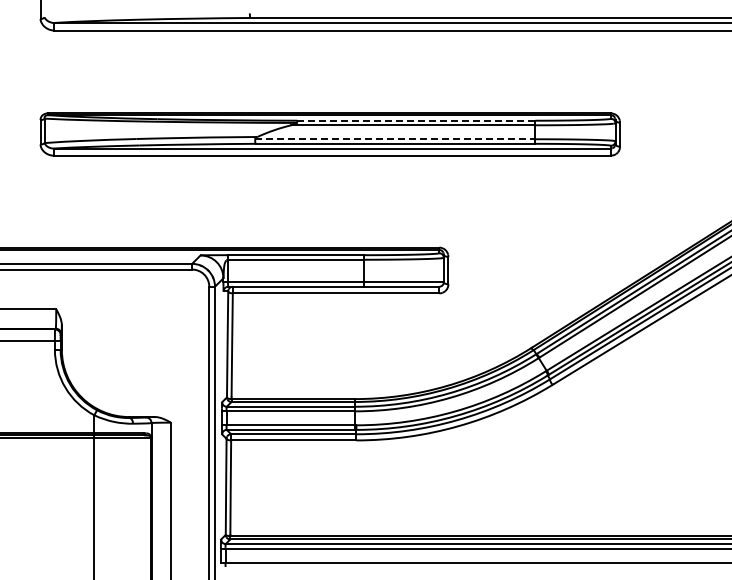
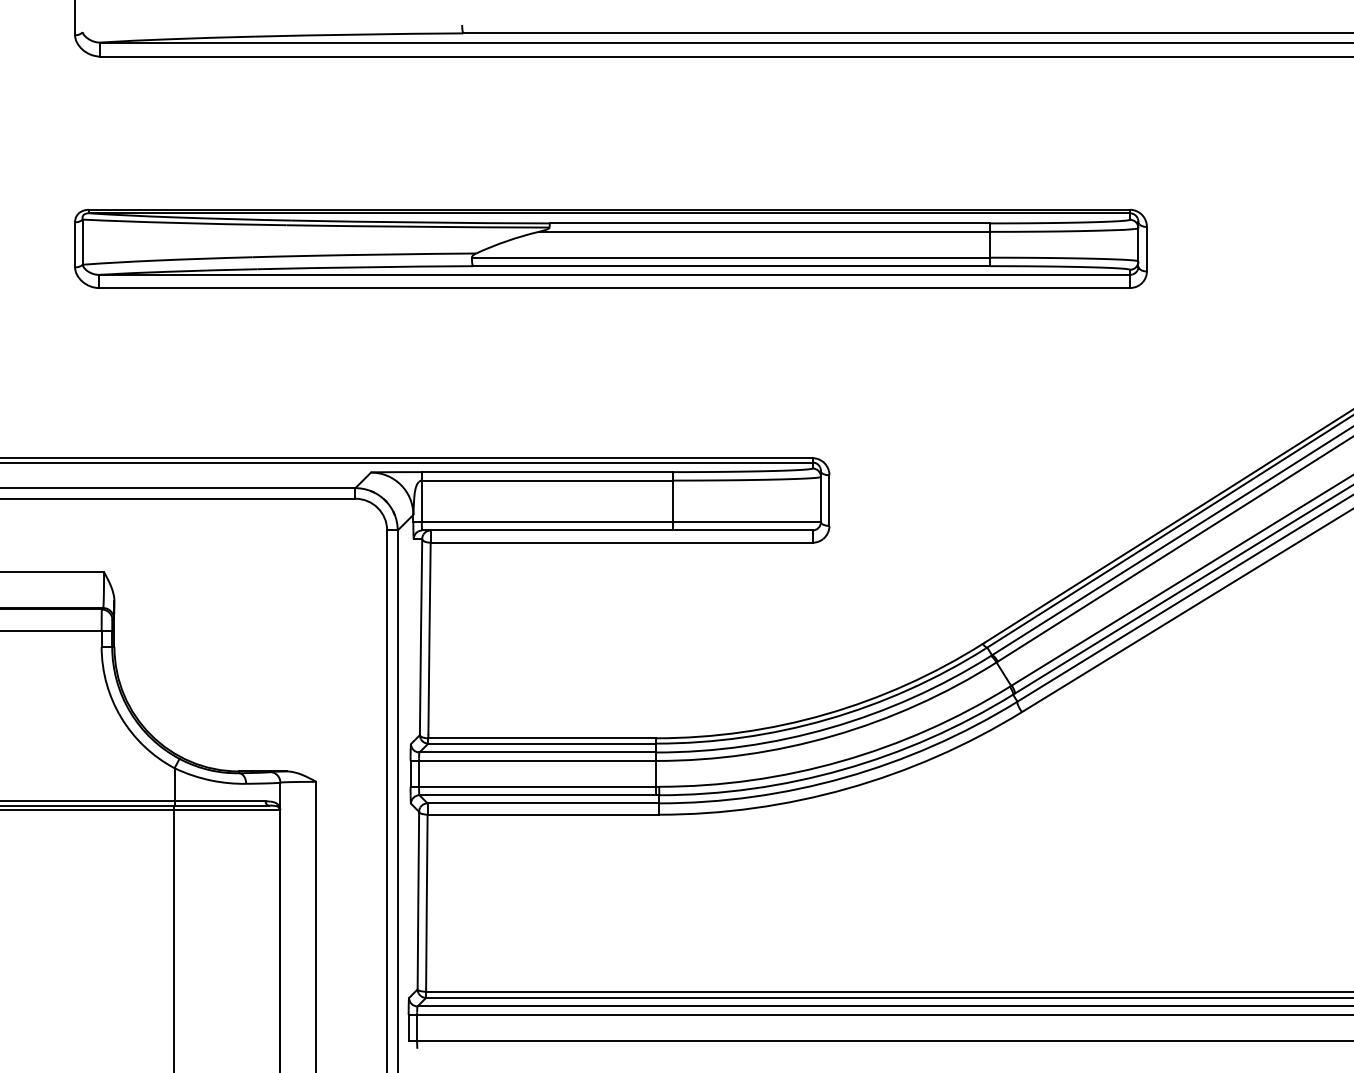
line: (415, 120) -> (768, 222), dashed -> solid
line: (395, 139) -> (731, 258), dashed -> solid

